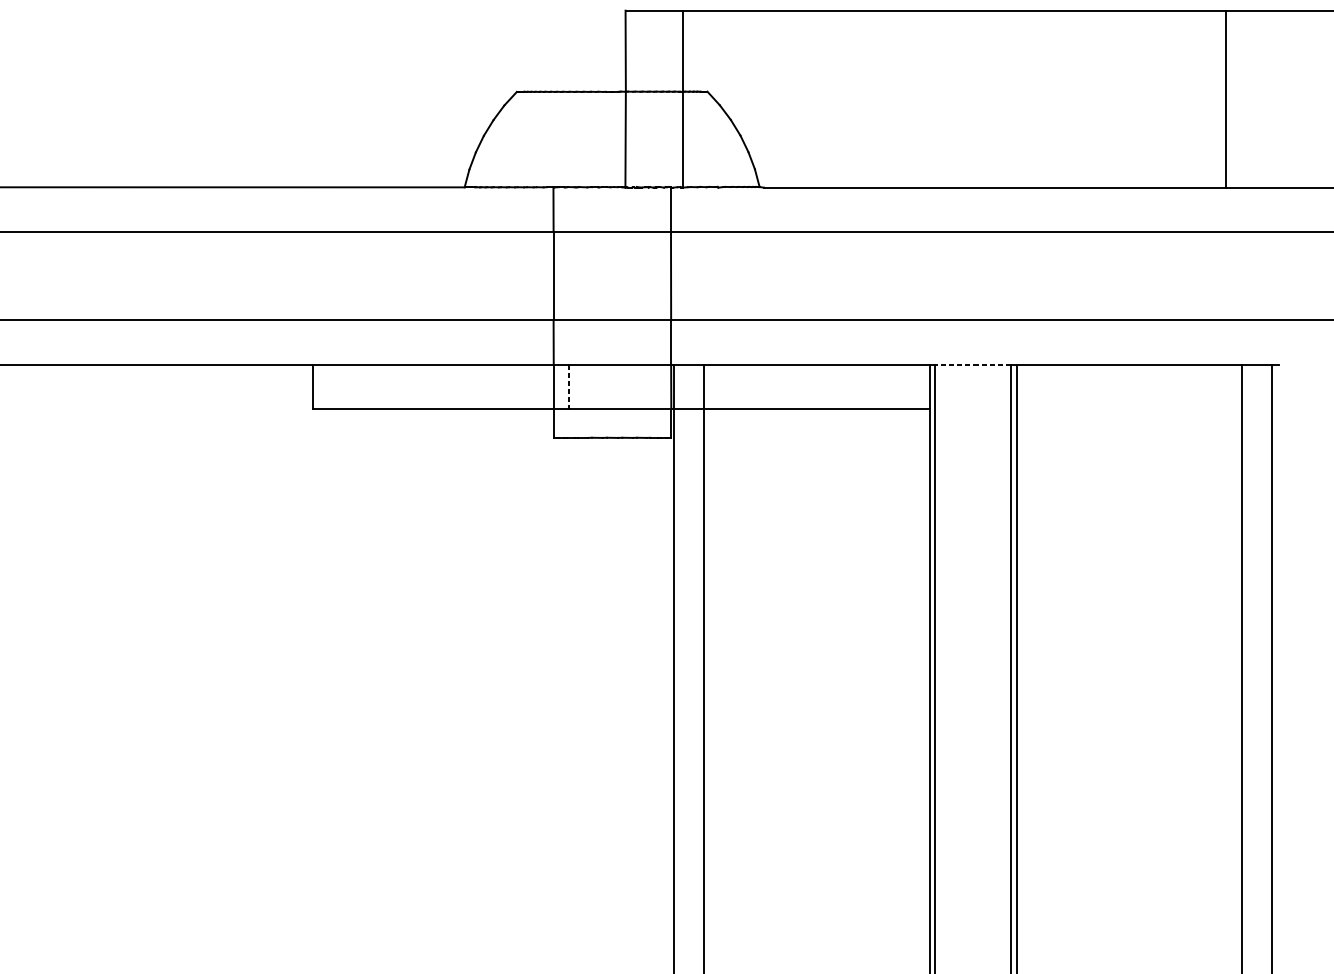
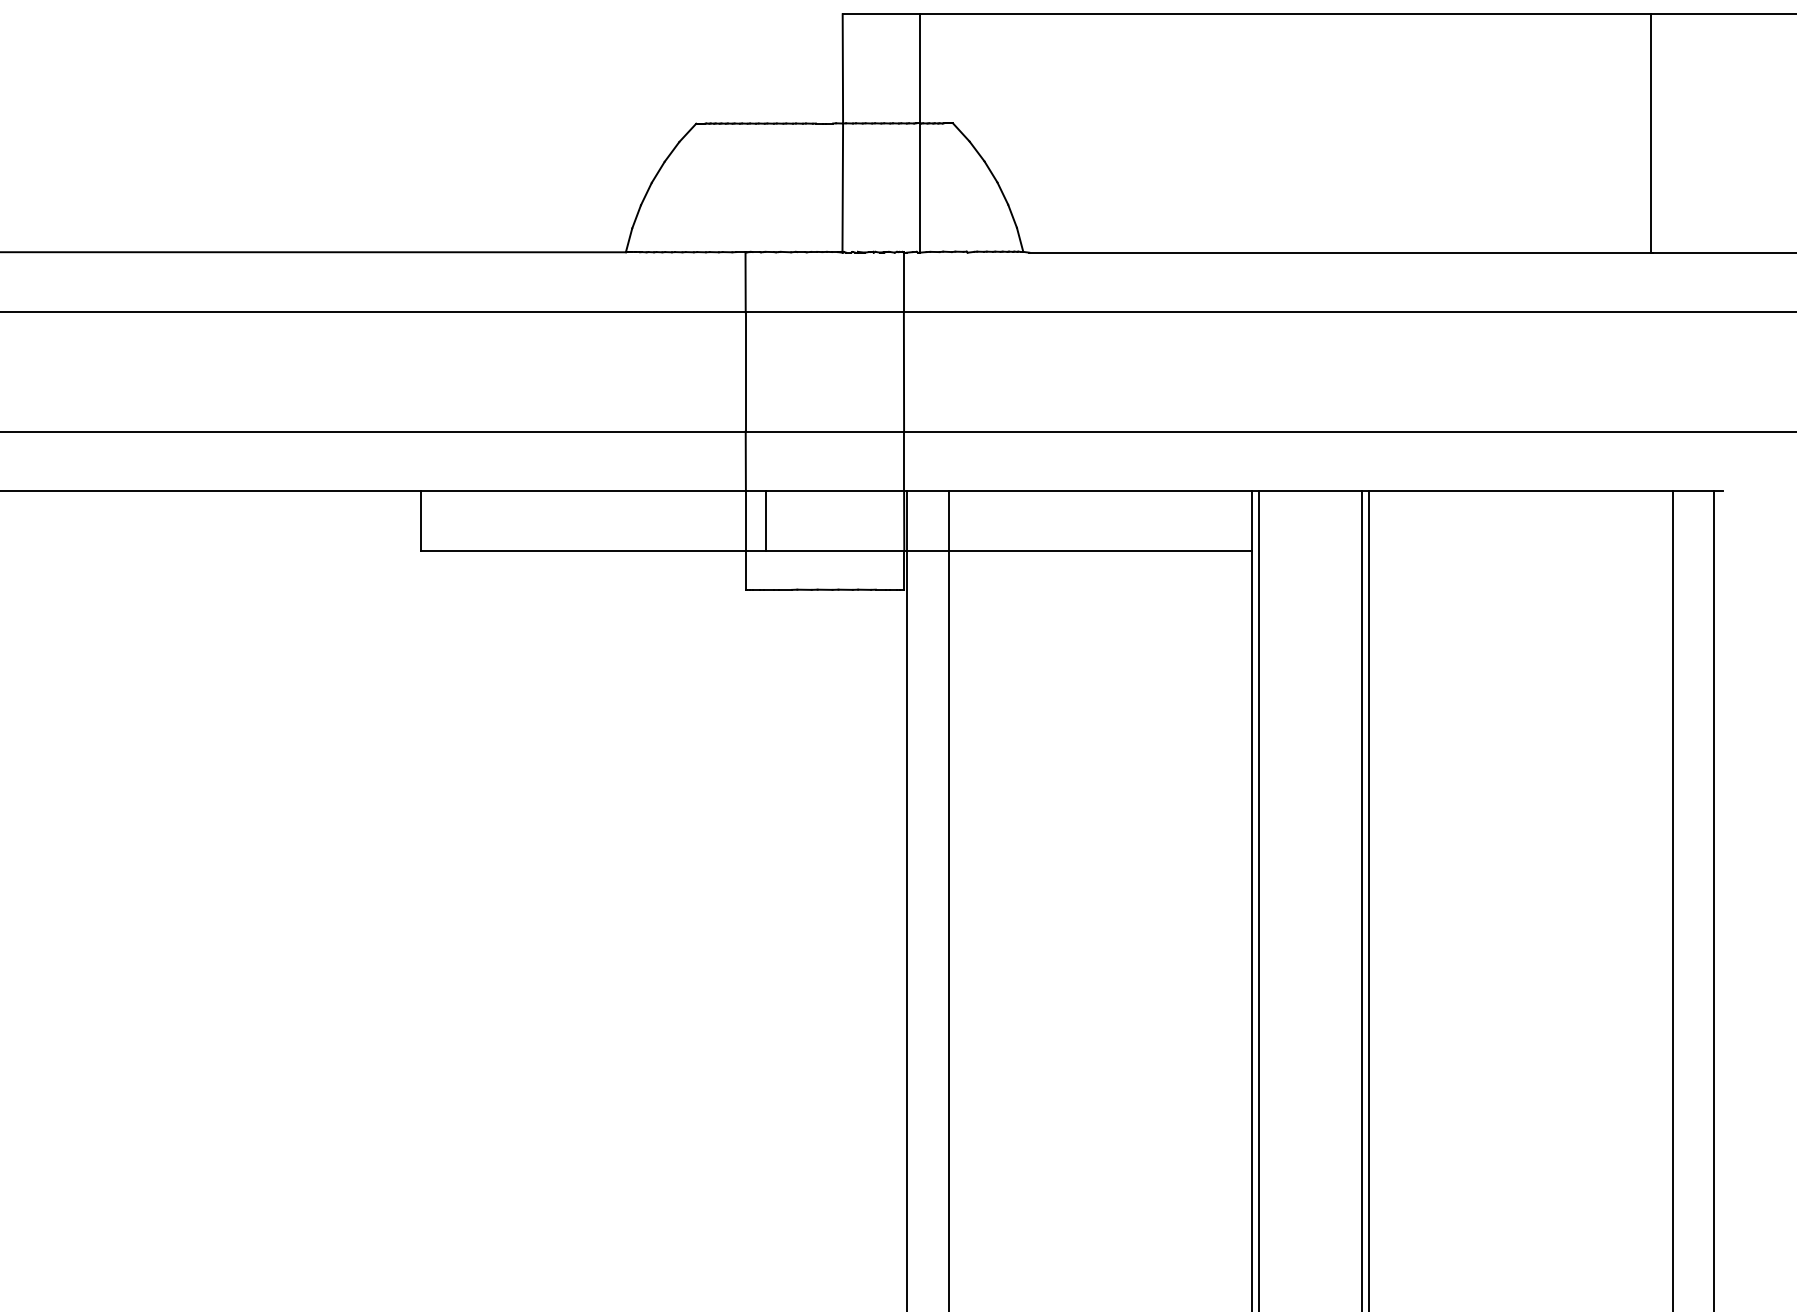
line: (972, 364) -> (1310, 491), dashed -> solid
line: (569, 386) -> (766, 520), dashed -> solid

